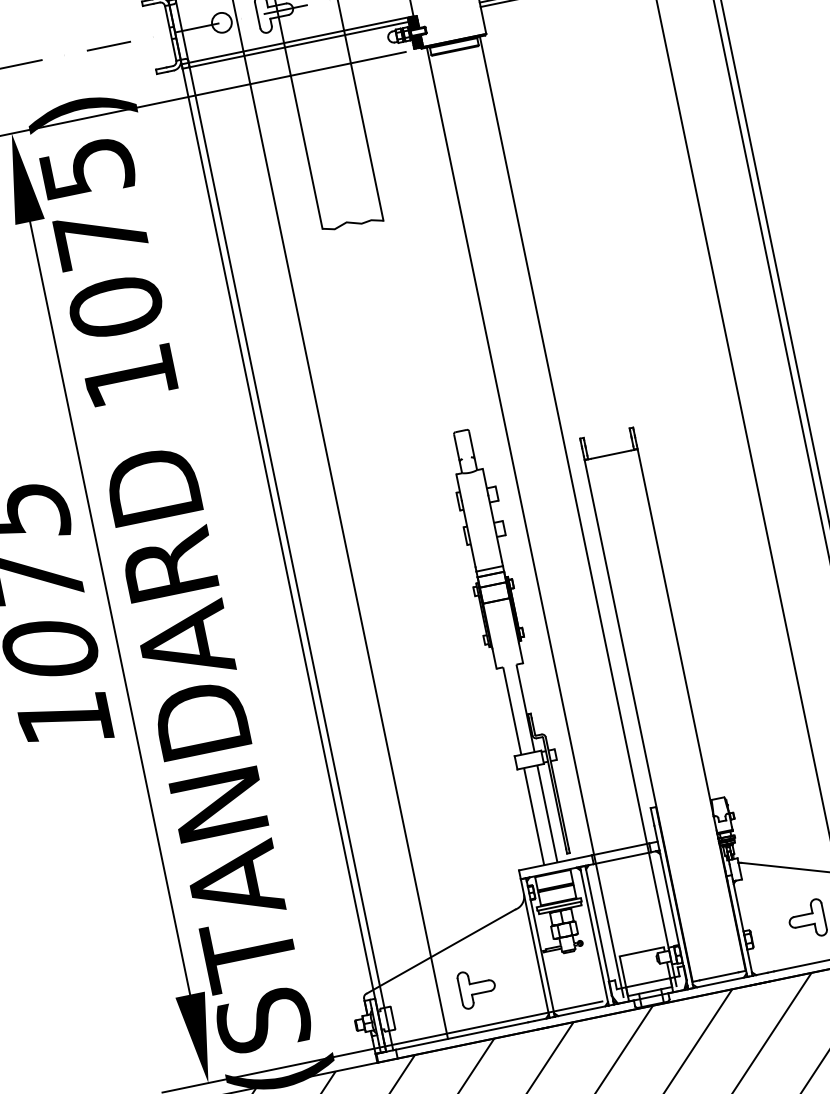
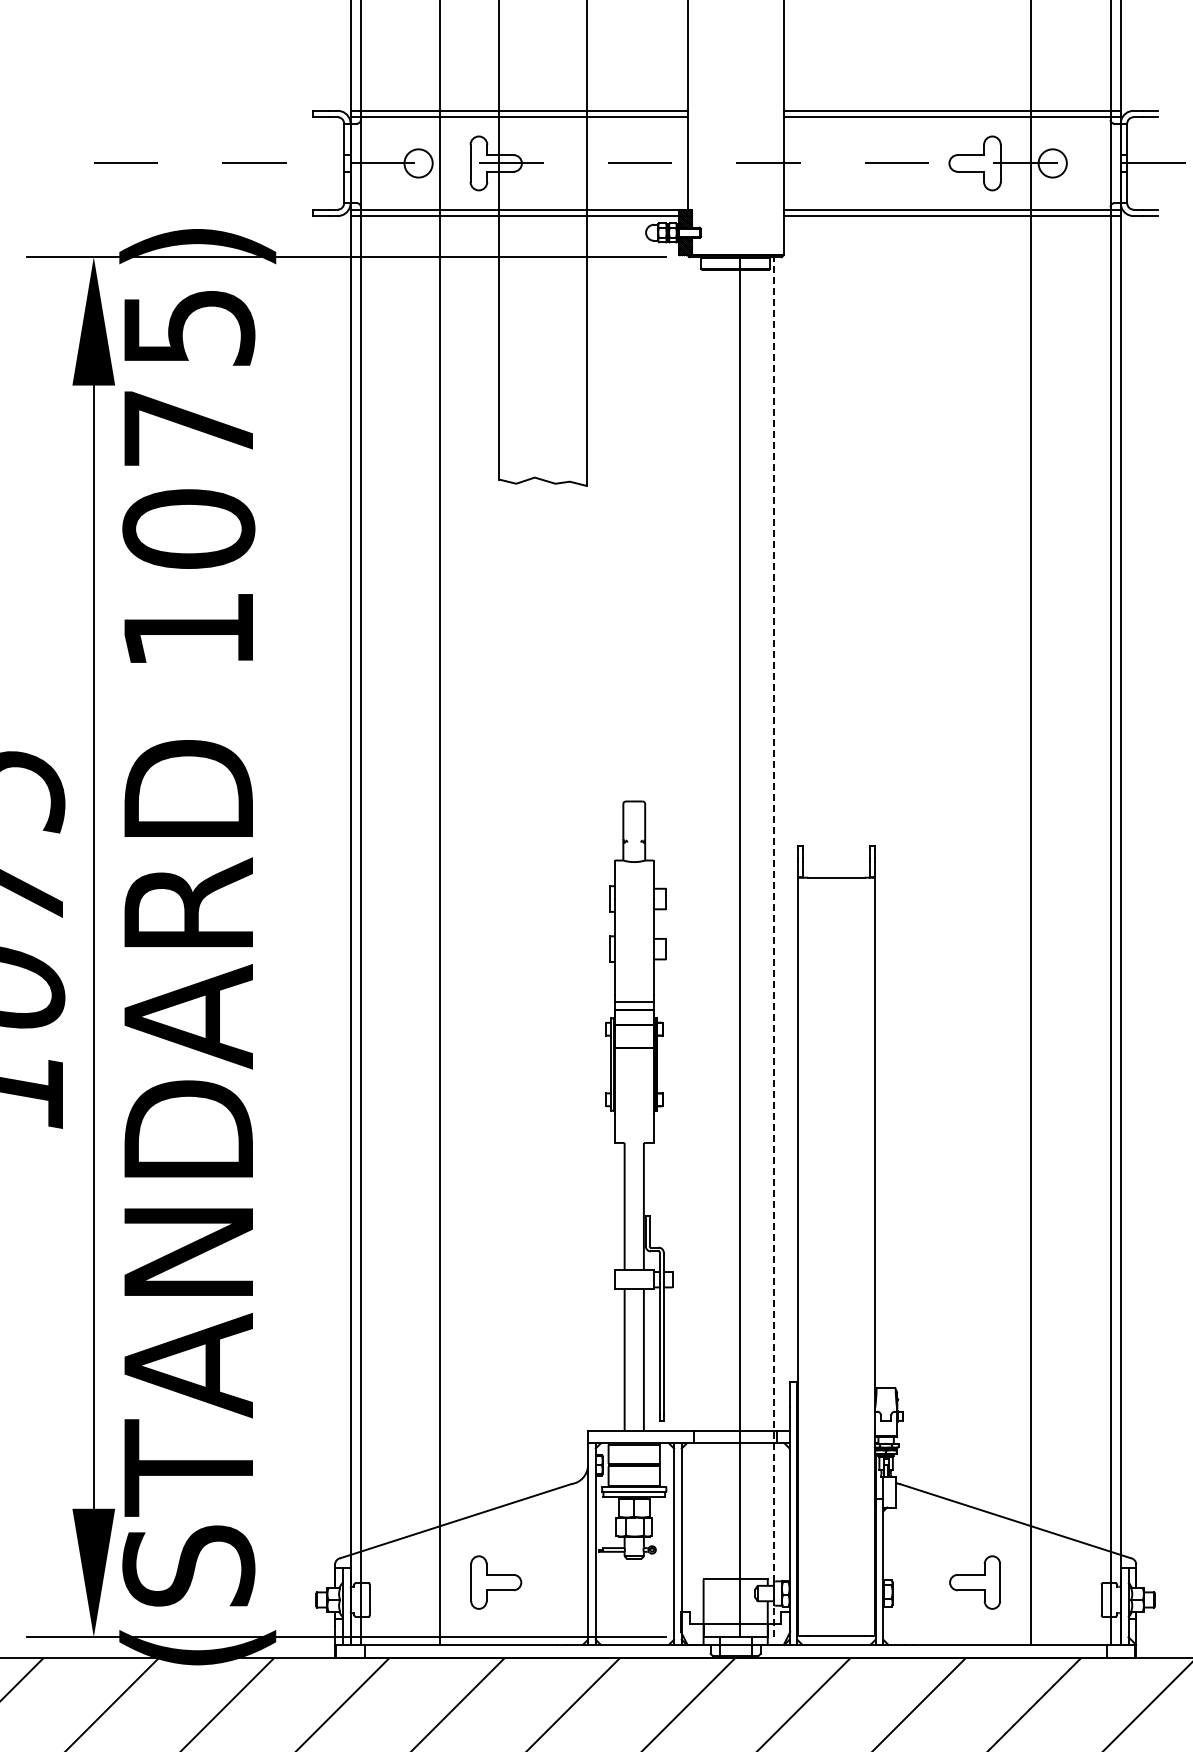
line: (578, 510) -> (774, 946), solid -> dashed
line: (525, 522) -> (740, 947), moved

